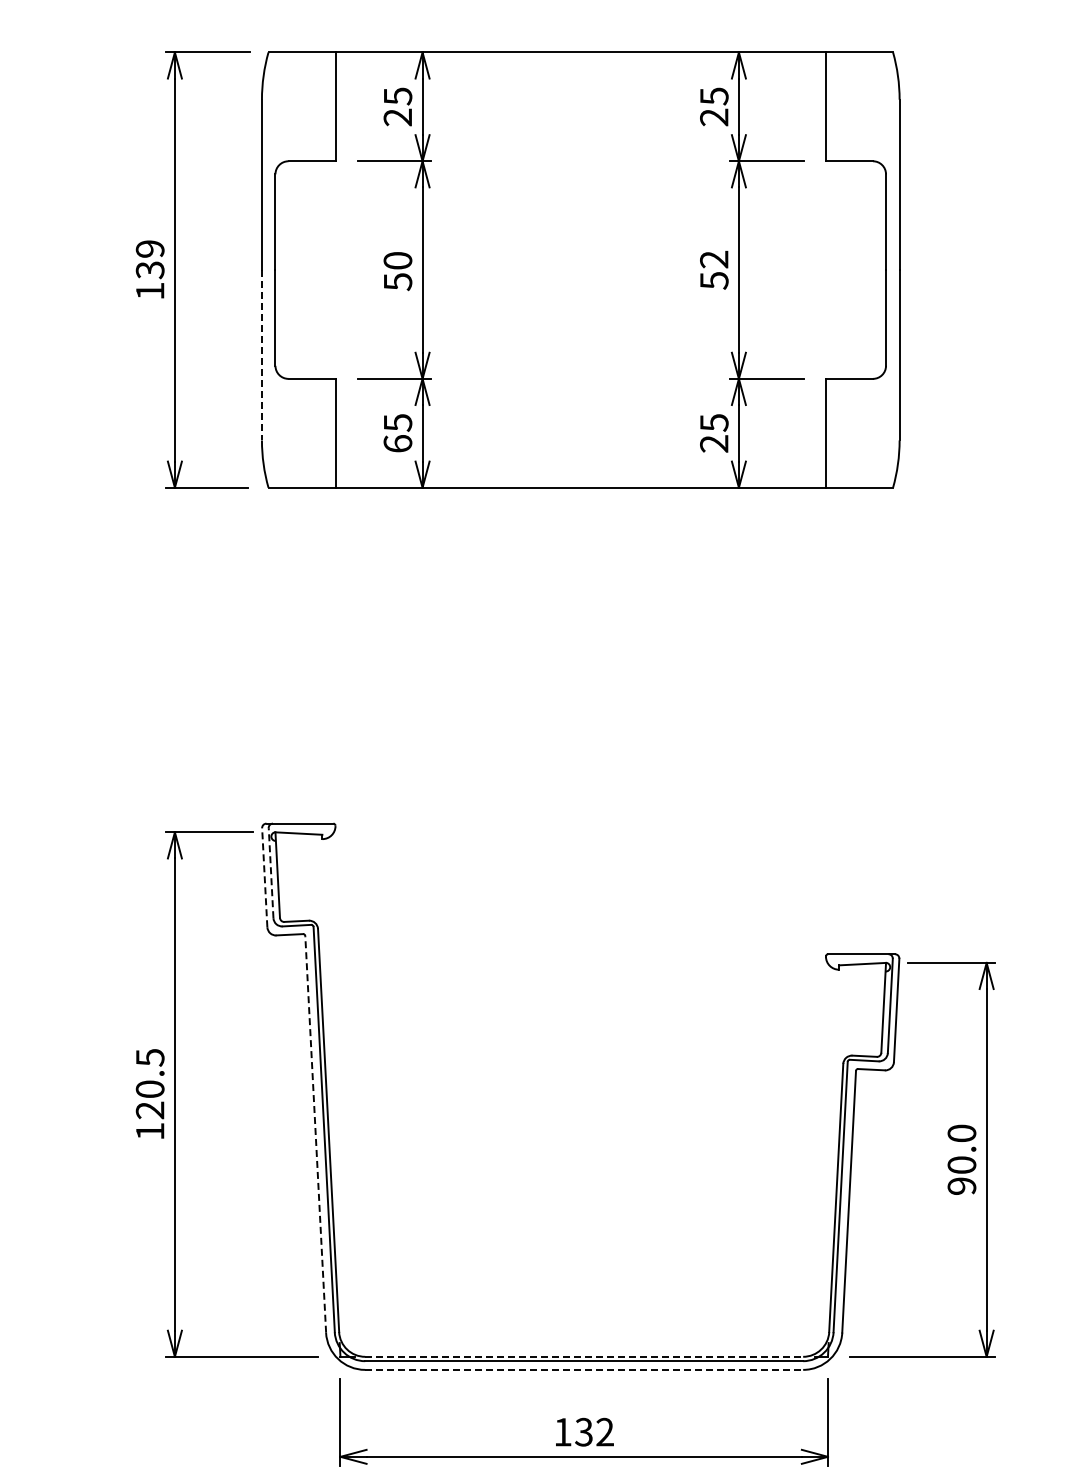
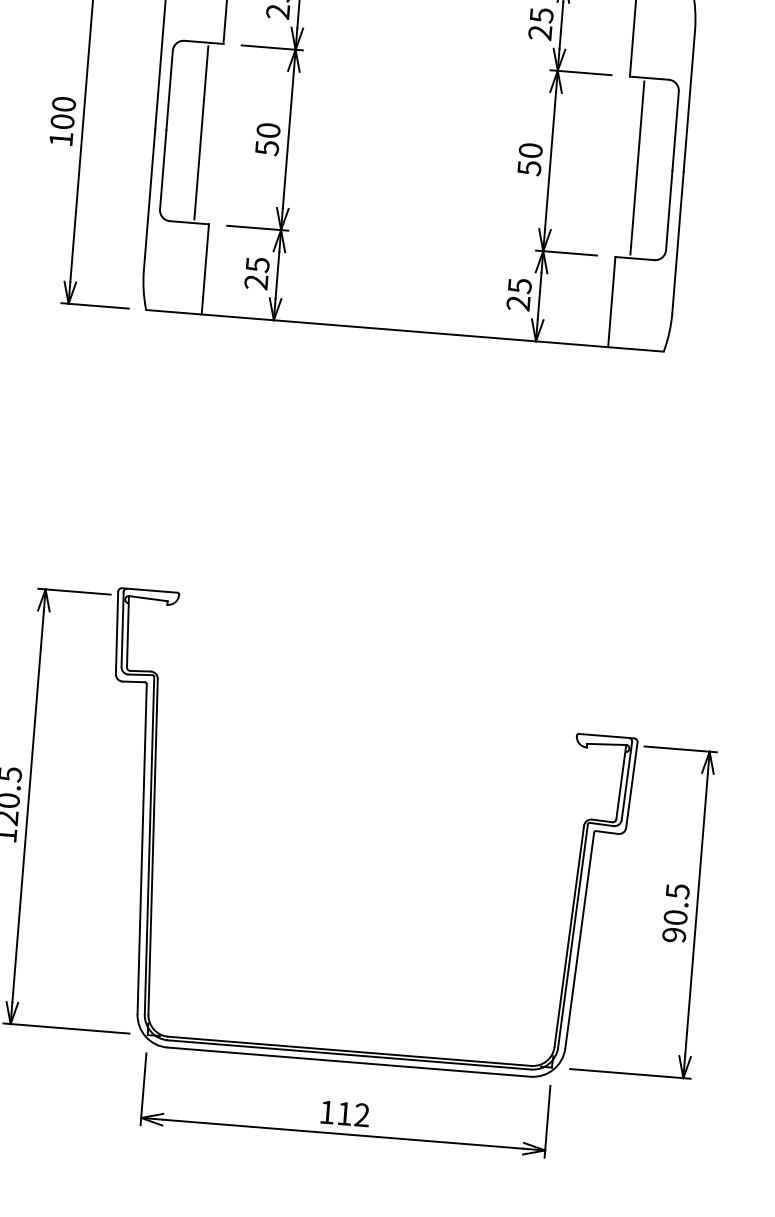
text: (149, 259) -> (62, 112), 139 -> 100
text: (714, 259) -> (530, 150), 52 -> 50
line: (317, 269) -> (201, 132), added
line: (843, 269) -> (637, 167), added
line: (261, 355) -> (149, 199), dashed -> solid
text: (397, 443) -> (256, 281), 65 -> 25
line: (271, 872) -> (122, 629), dashed -> solid
line: (264, 877) -> (116, 632), dashed -> solid
text: (961, 1133) -> (677, 891), 90.0 -> 90.5
line: (315, 1134) -> (141, 849), dashed -> solid
line: (584, 1356) -> (350, 1051), dashed -> solid
line: (584, 1369) -> (349, 1061), dashed -> solid
text: (583, 1431) -> (344, 1113), 132 -> 112

